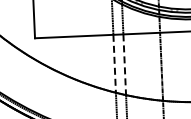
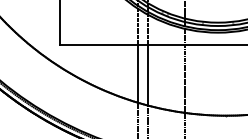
line: (115, 63) -> (138, 73), dashed -> solid
line: (125, 65) -> (148, 75), dashed -> solid

